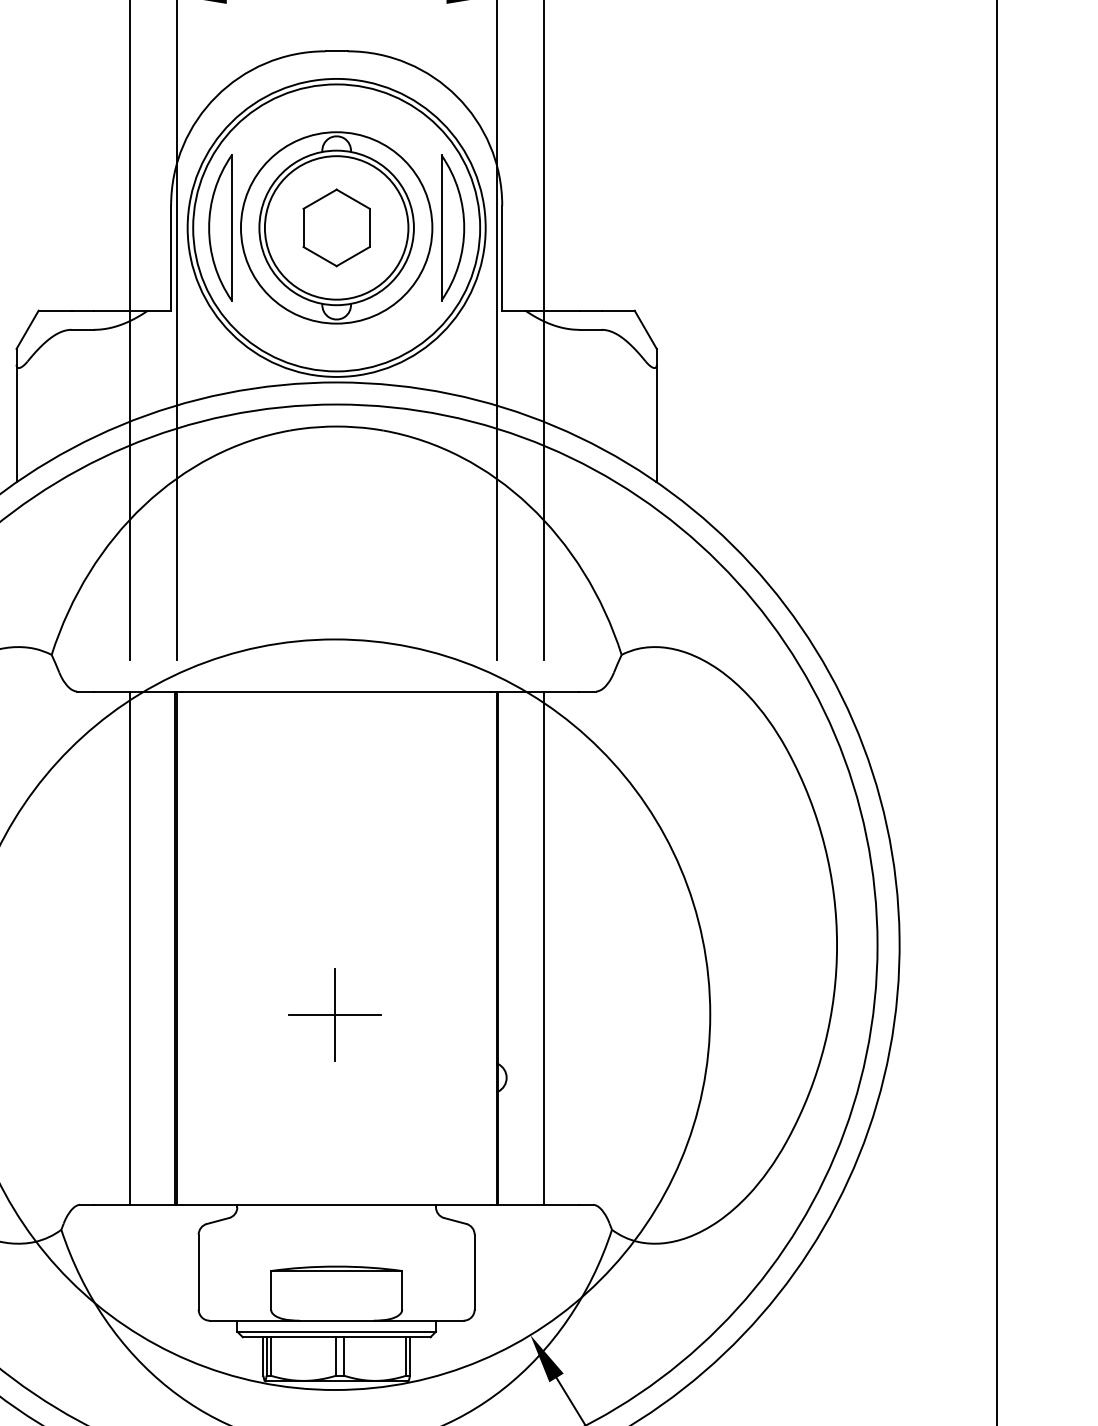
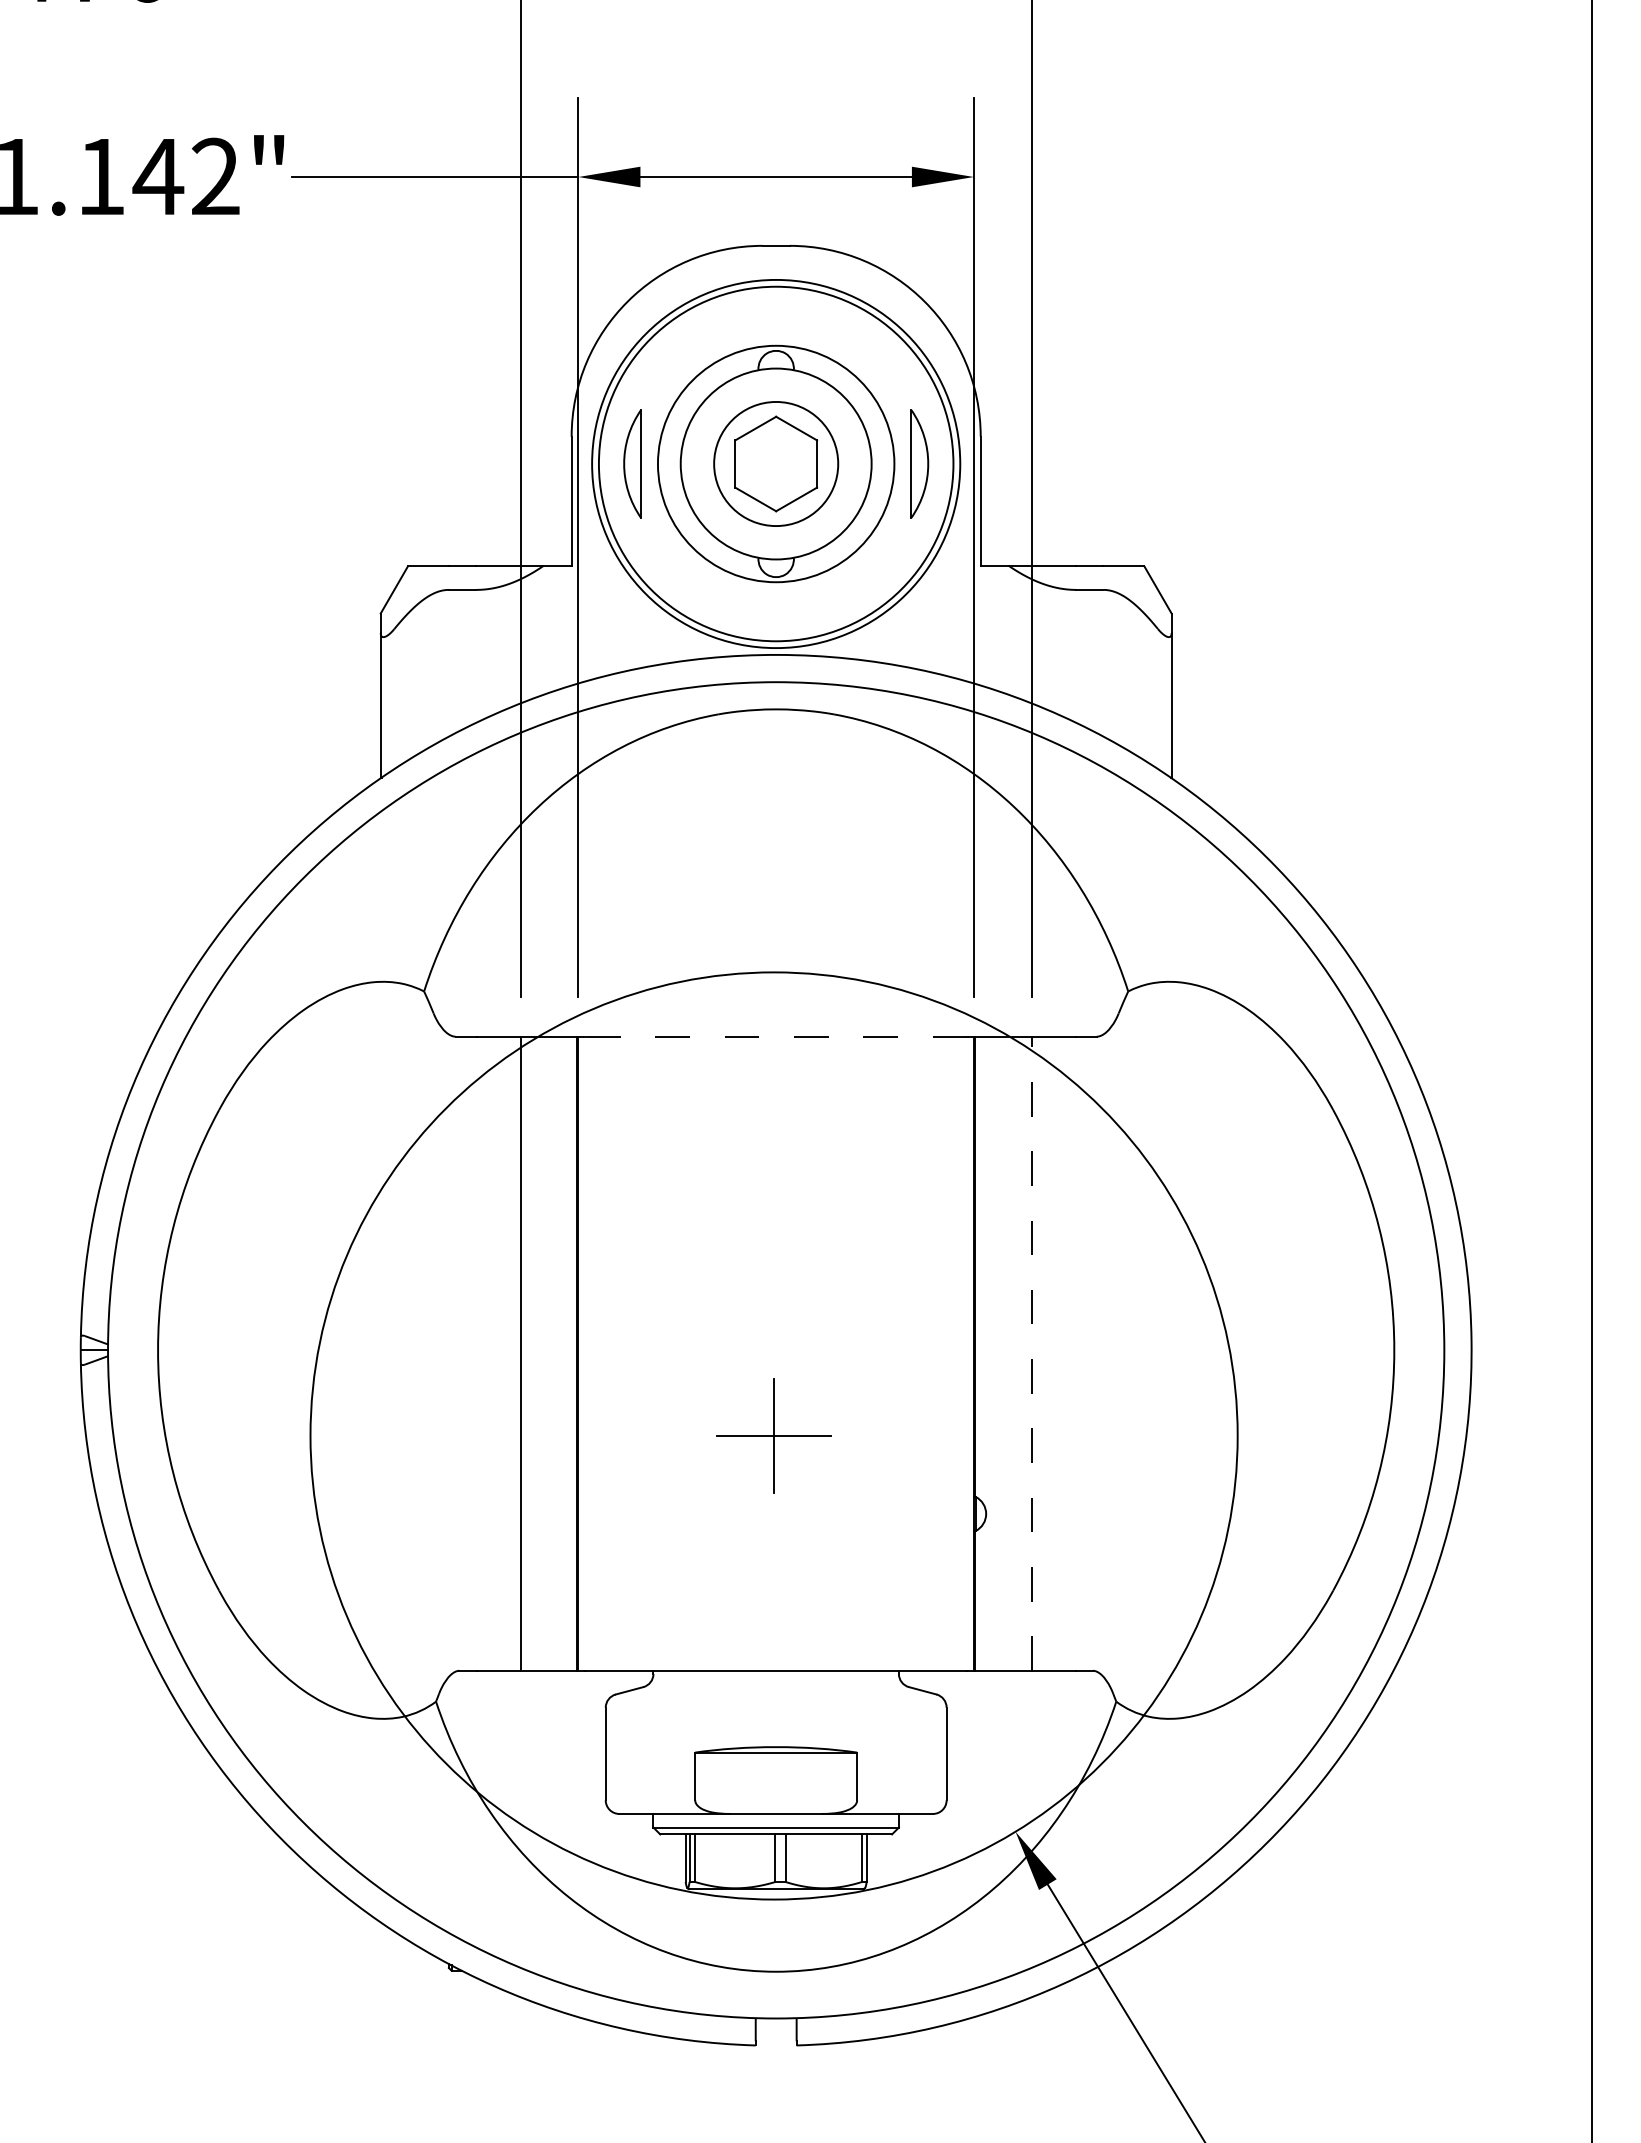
part: (220, 227) -> (632, 463), size x0.6
circle: (336, 227) -> (775, 463), size x0.7
part: (452, 227) -> (919, 463), size x0.6
line: (336, 691) -> (776, 1036), solid -> dashed
line: (543, 947) -> (1031, 1353), solid -> dashed

